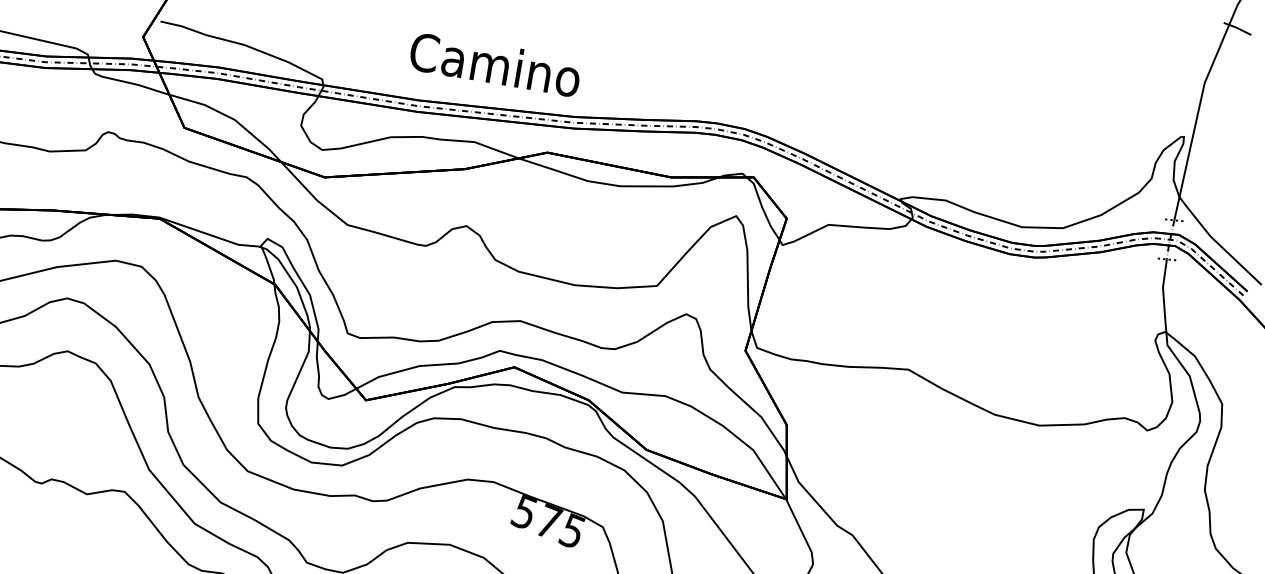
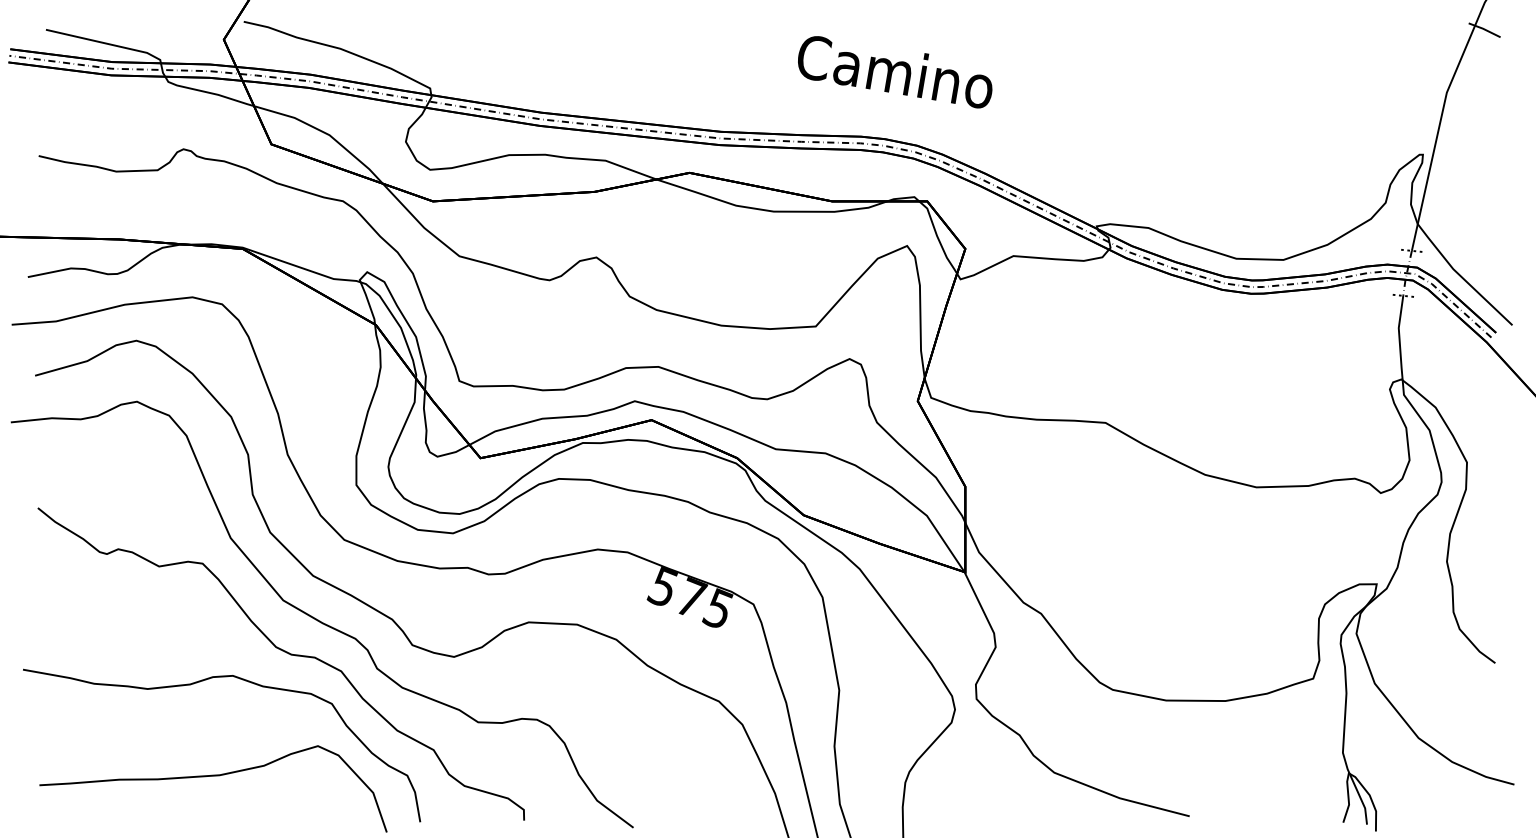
text: (495, 65) -> (895, 72), moved

